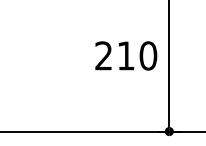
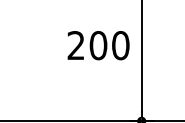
text: (125, 55) -> (97, 45), 210 -> 200

